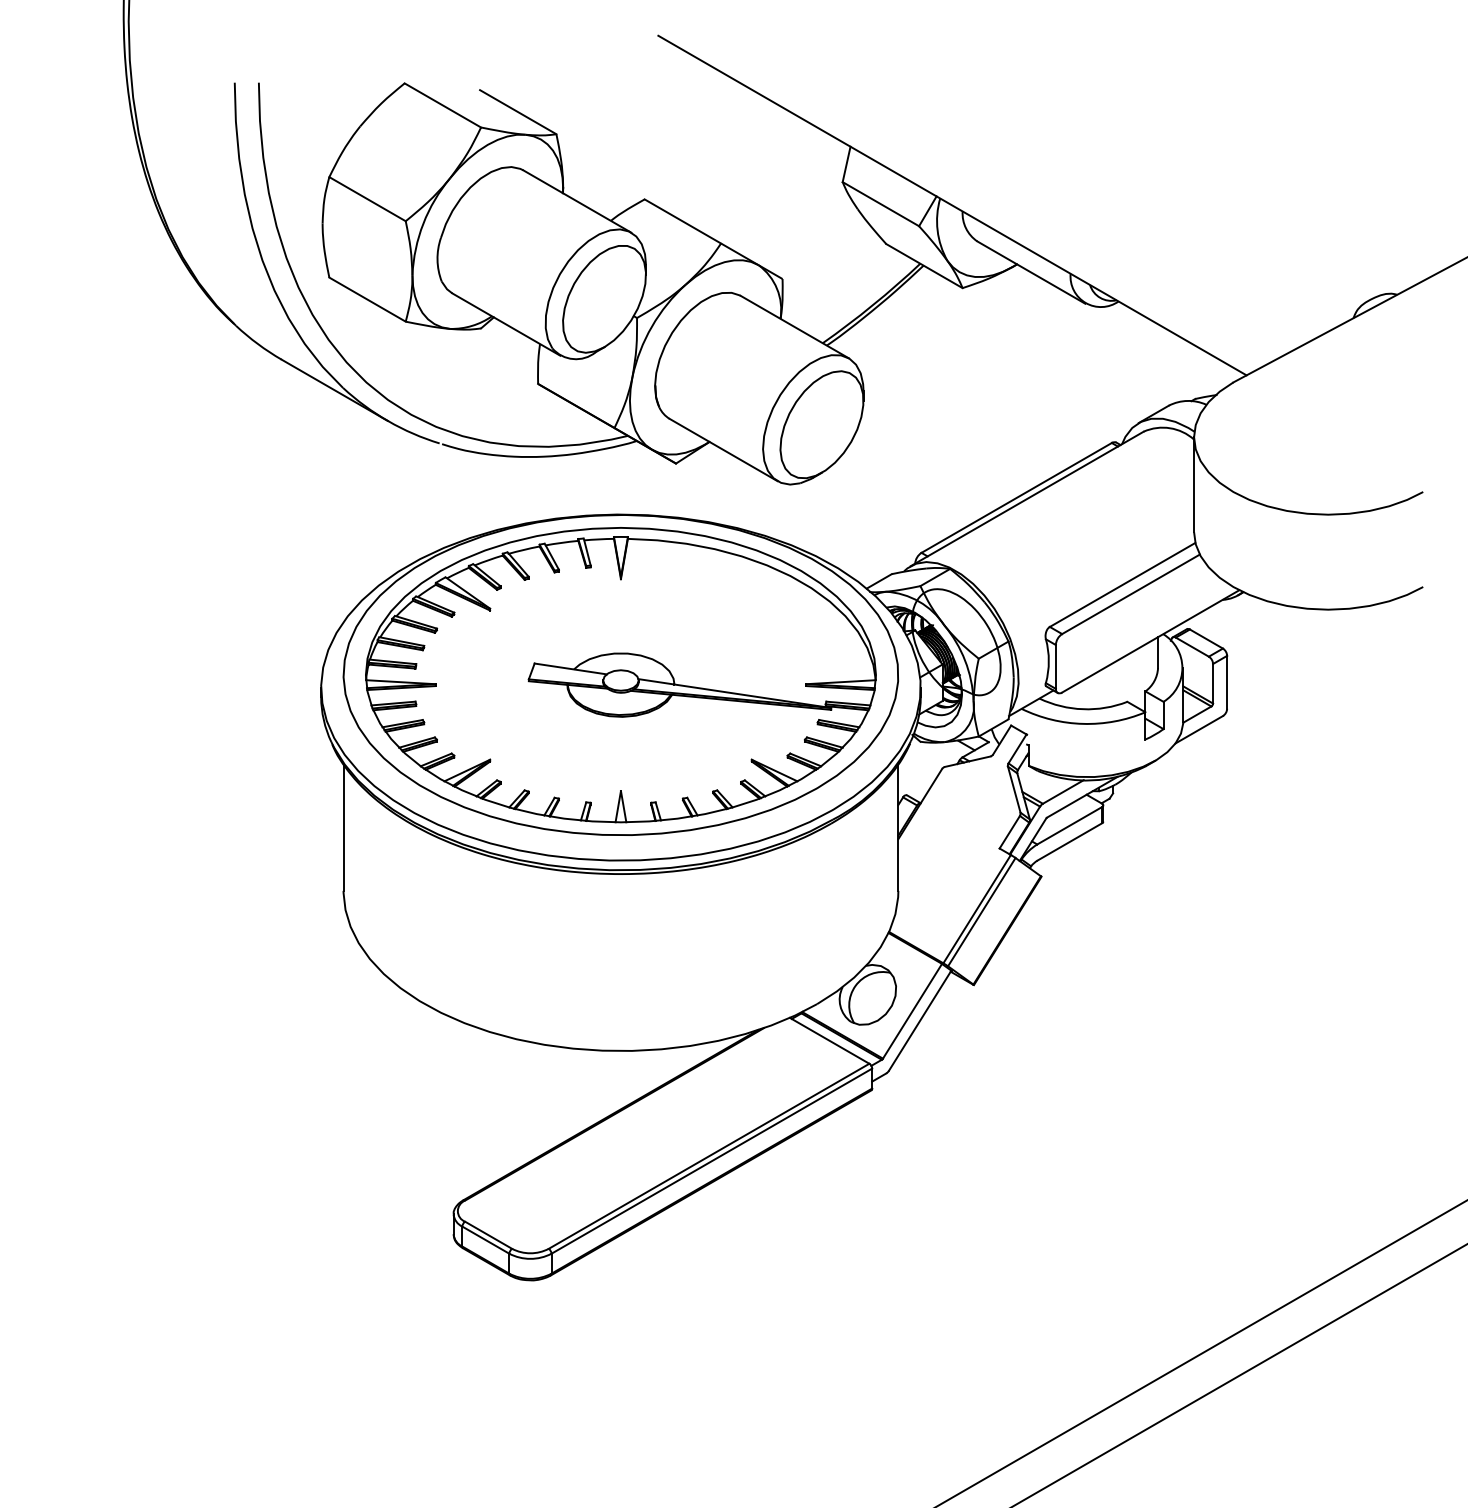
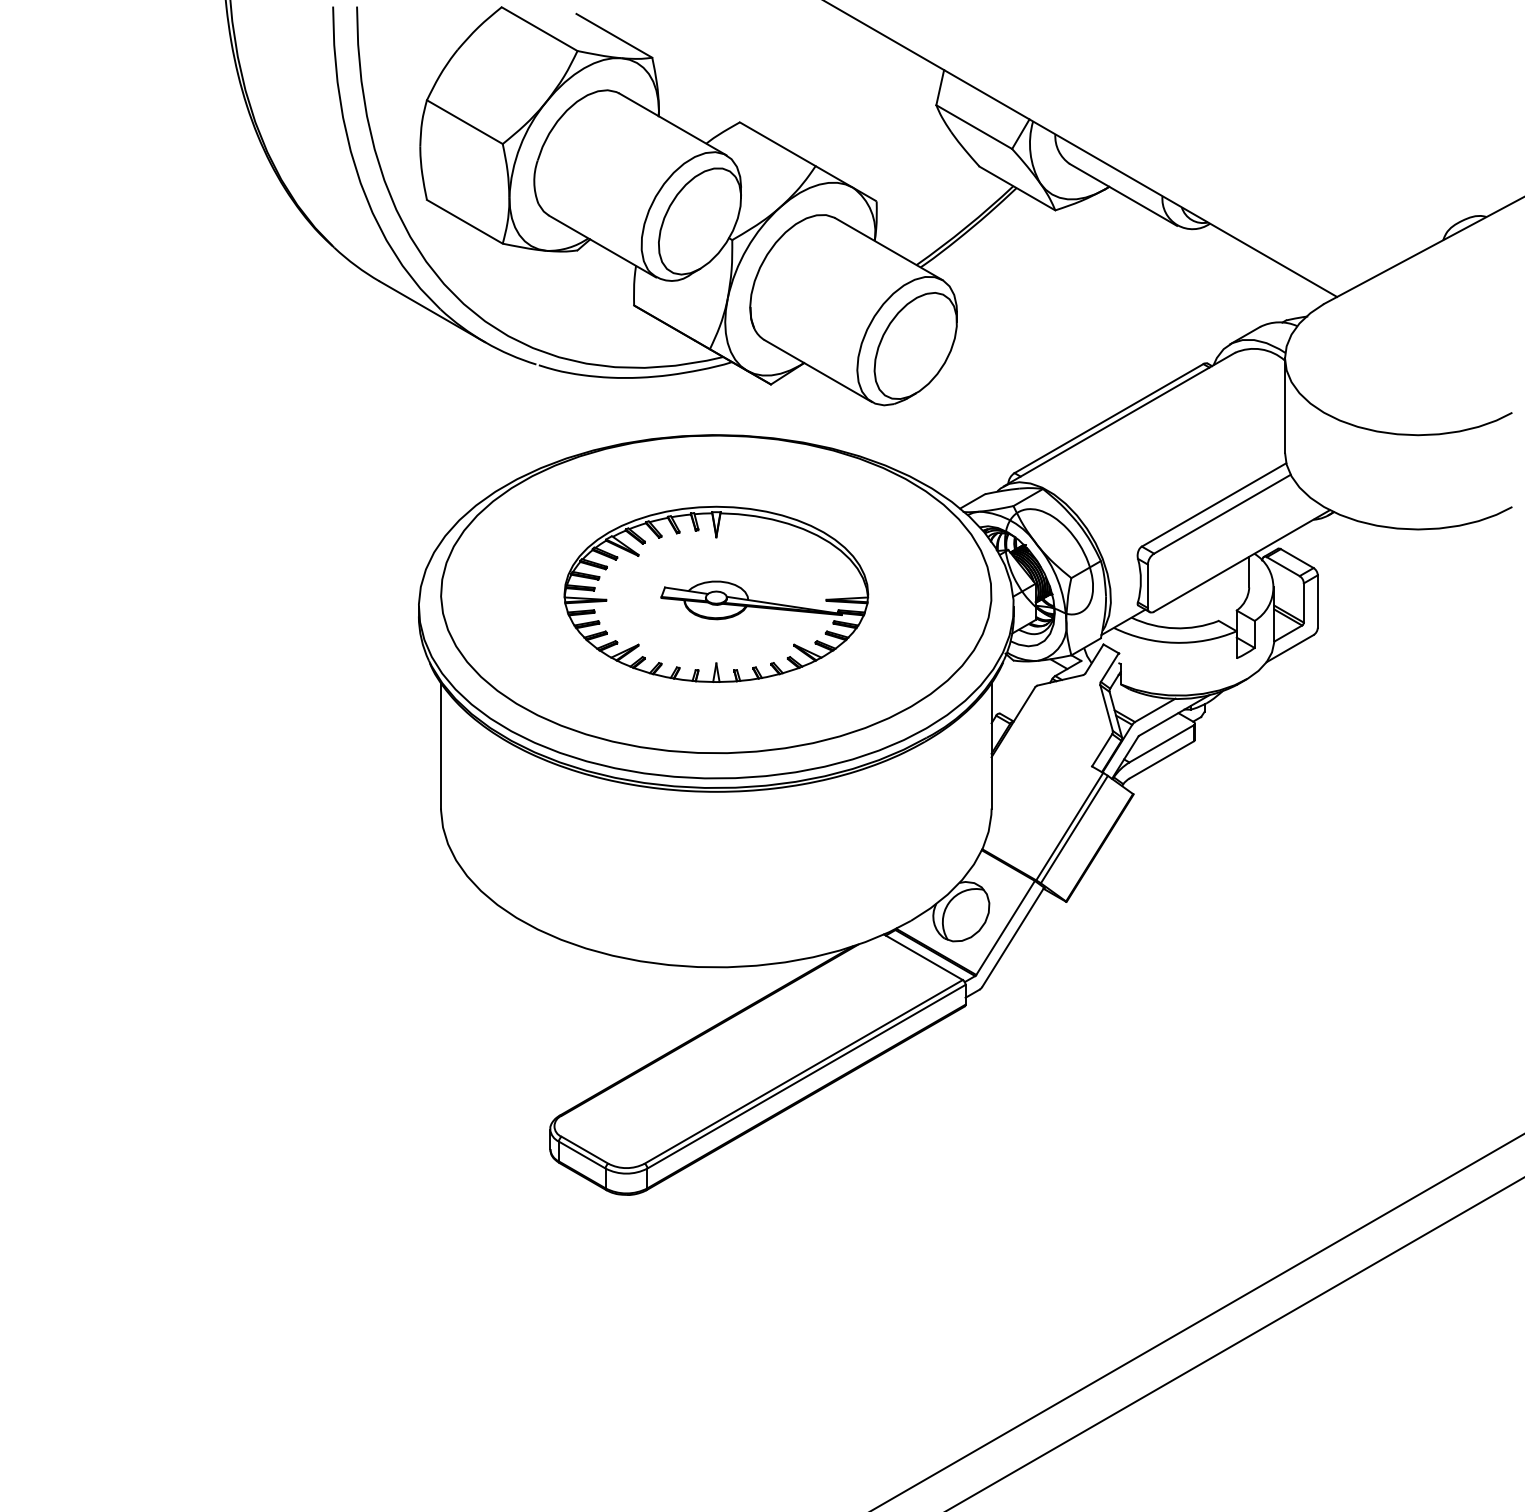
part: (621, 675) -> (716, 594), size x0.6

